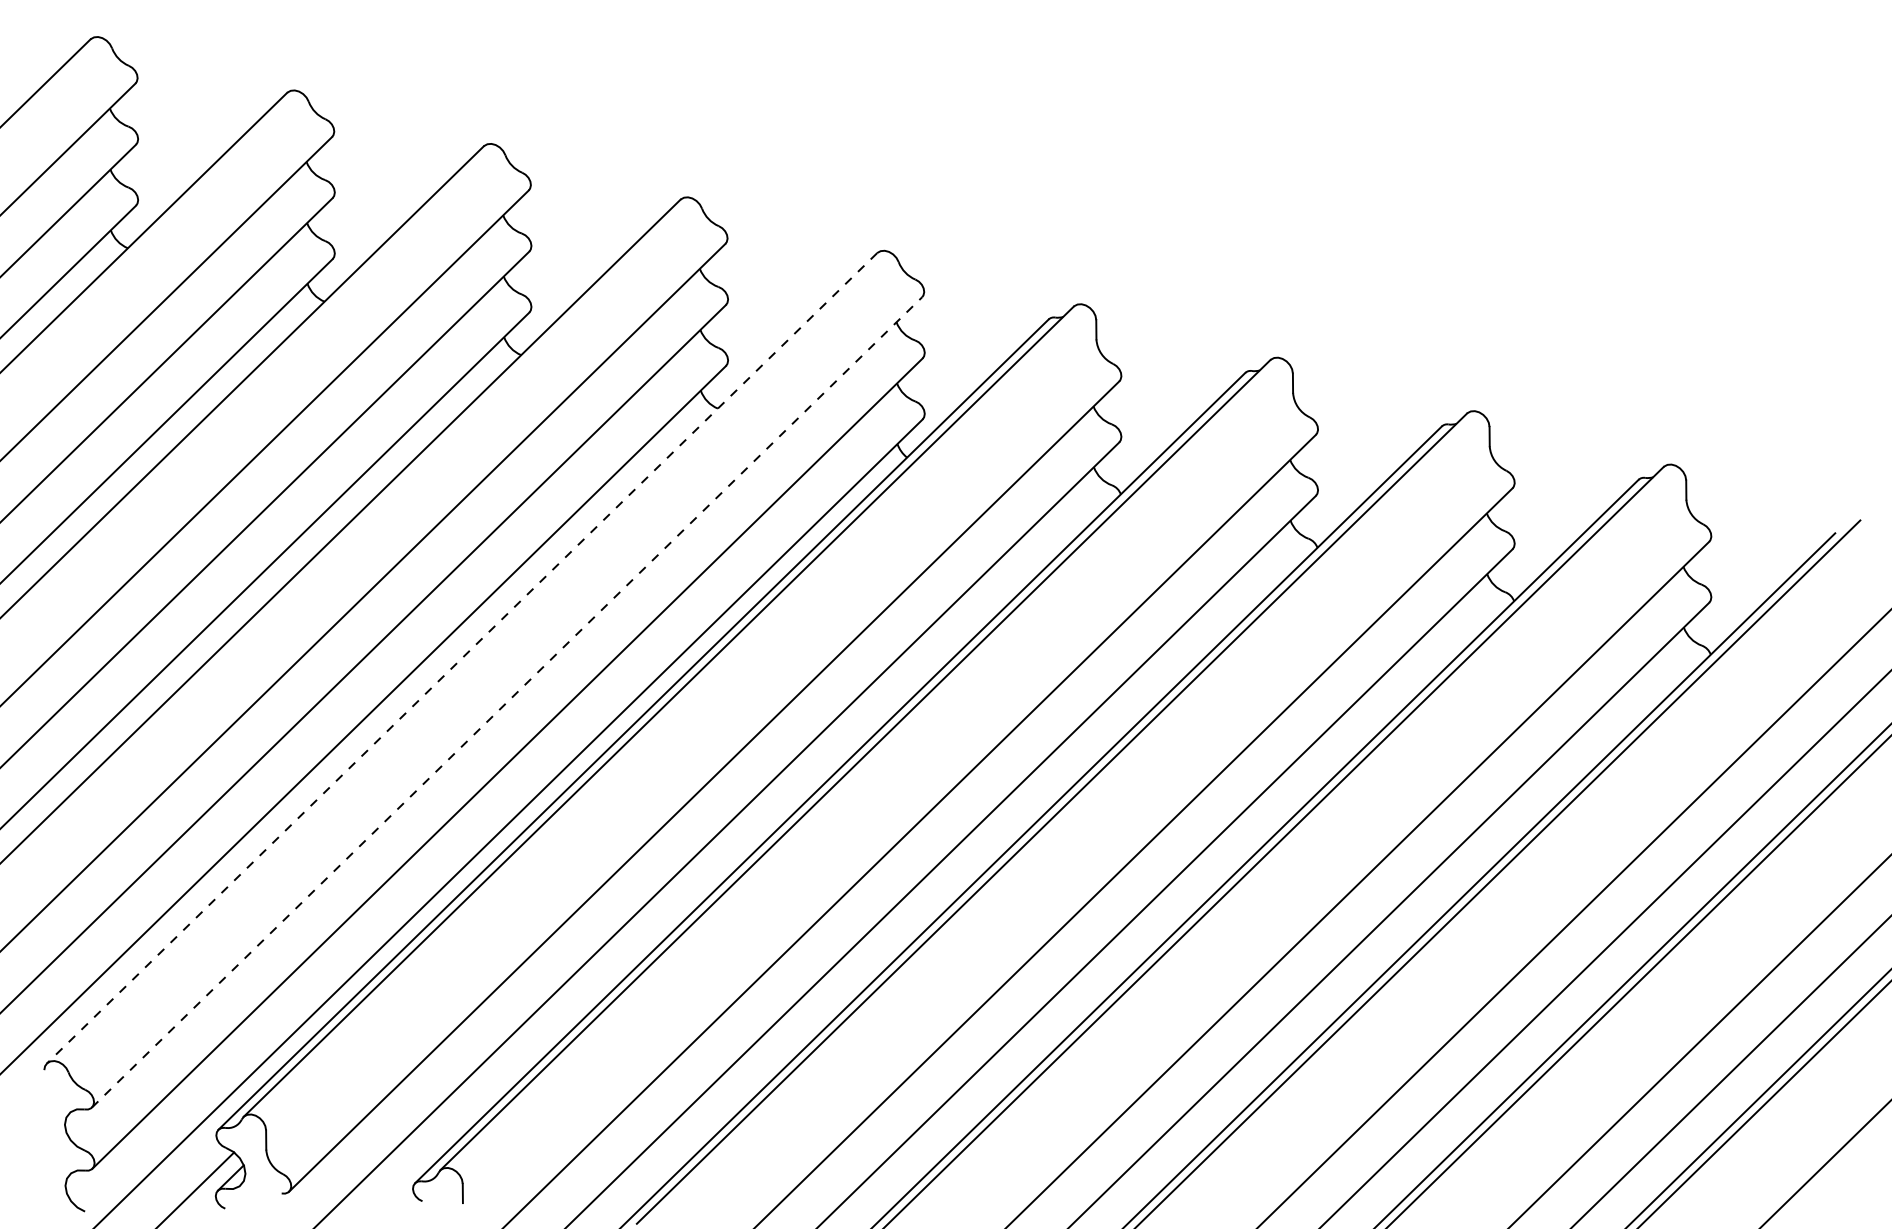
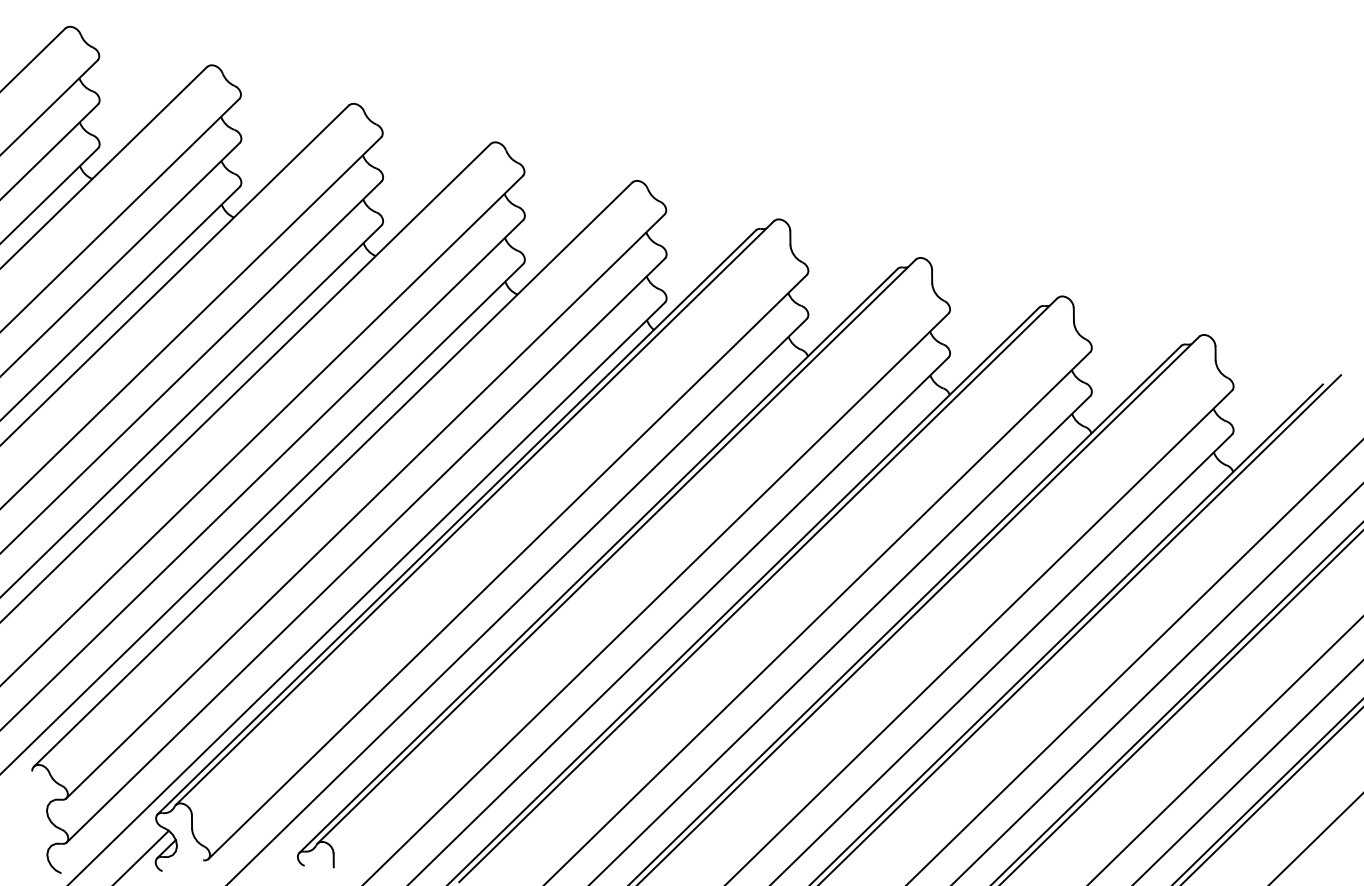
line: (461, 658) -> (332, 474), dashed -> solid
line: (507, 702) -> (365, 506), dashed -> solid

